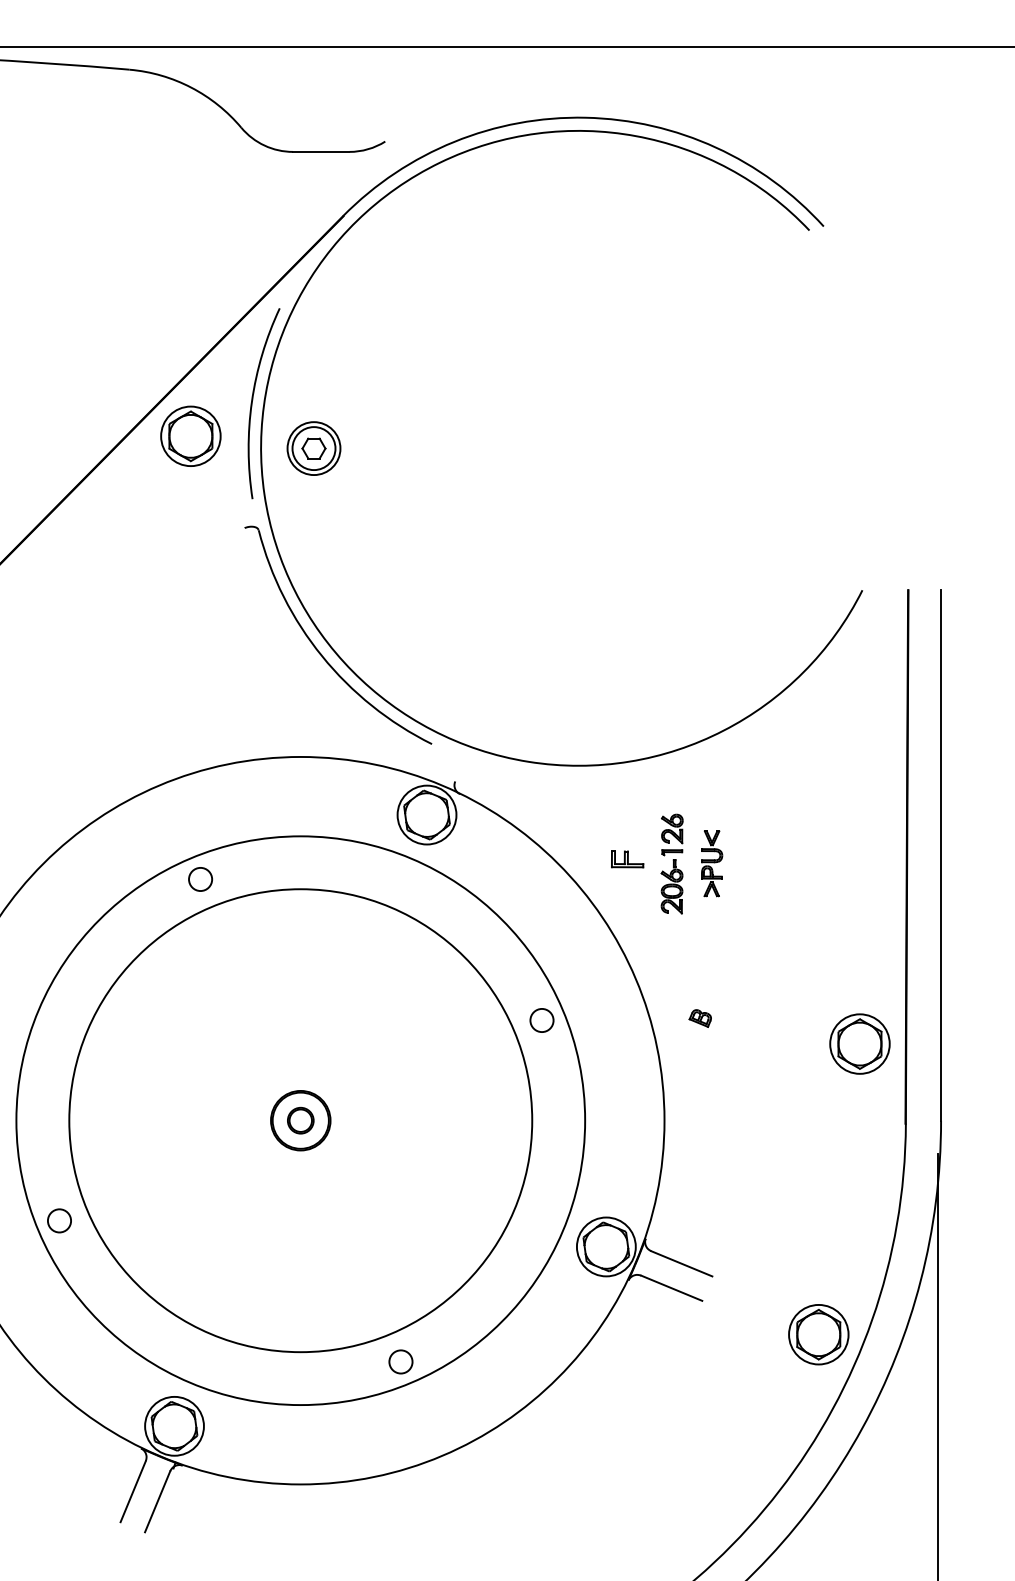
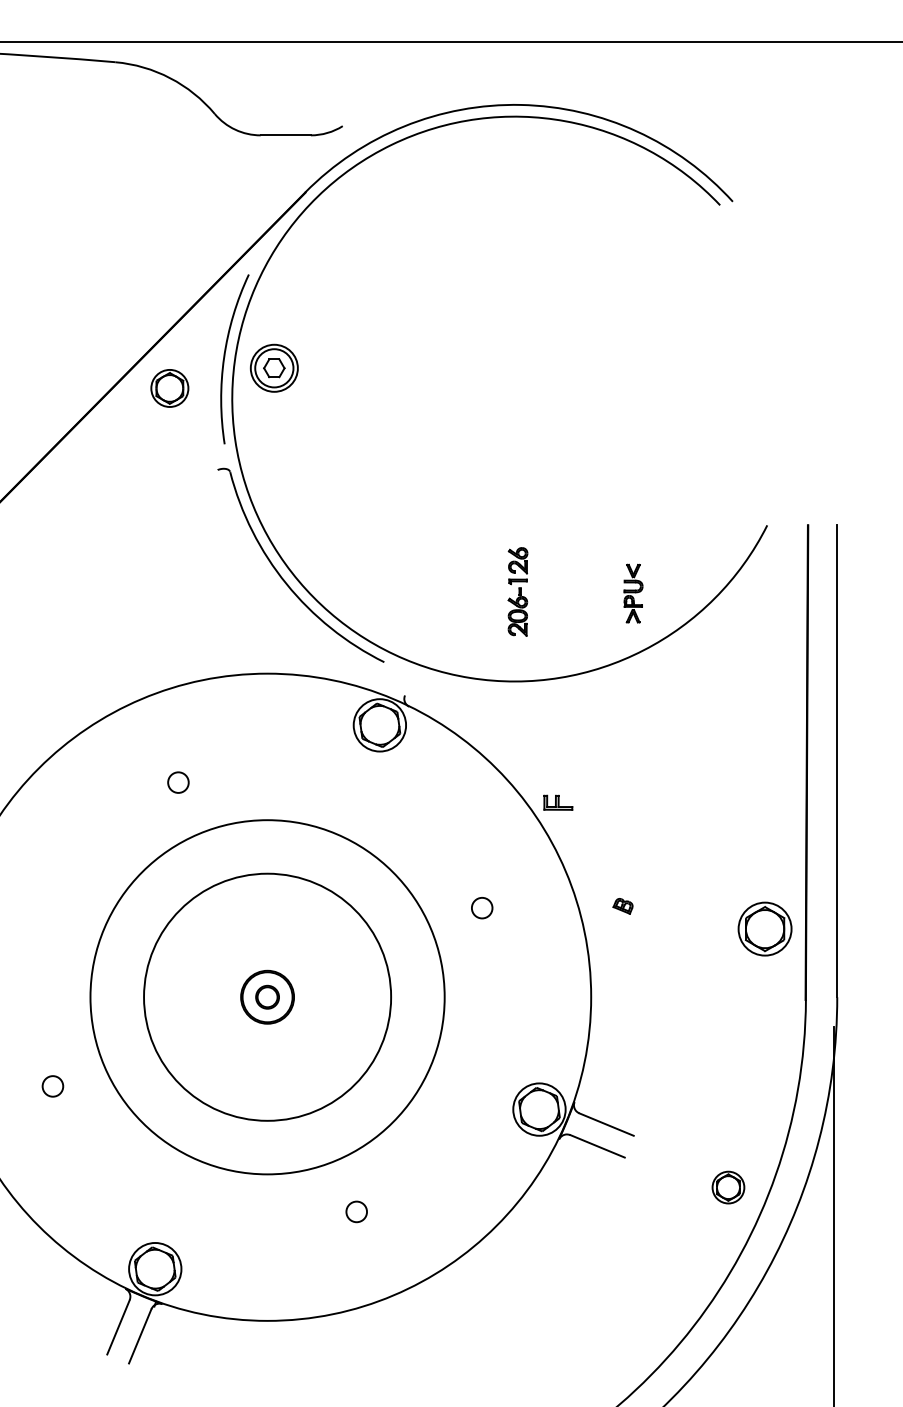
part: (190, 436) -> (169, 388), size x0.7
part: (313, 447) -> (273, 367), moved
part: (627, 859) -> (558, 802), moved
part: (671, 863) -> (517, 591), moved
part: (712, 863) -> (633, 593), moved
circle: (300, 1120) -> (267, 997), size x0.6
circle: (300, 1120) -> (267, 997), size x0.7
part: (818, 1334) -> (728, 1187), size x0.6

